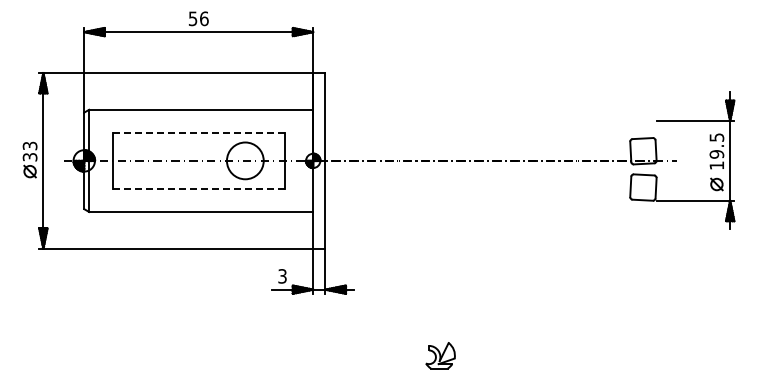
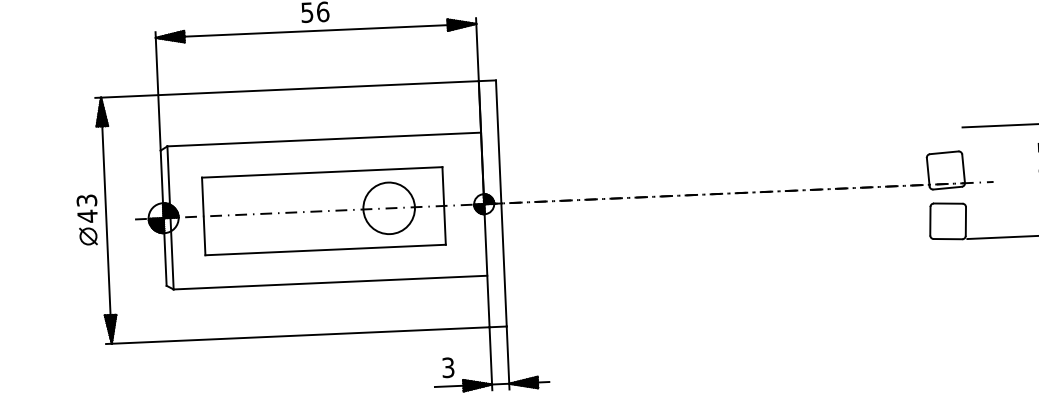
line: (198, 133) -> (321, 172), dashed -> solid
text: (29, 156) -> (86, 215), 33 -> 43
line: (198, 188) -> (325, 249), dashed -> solid

